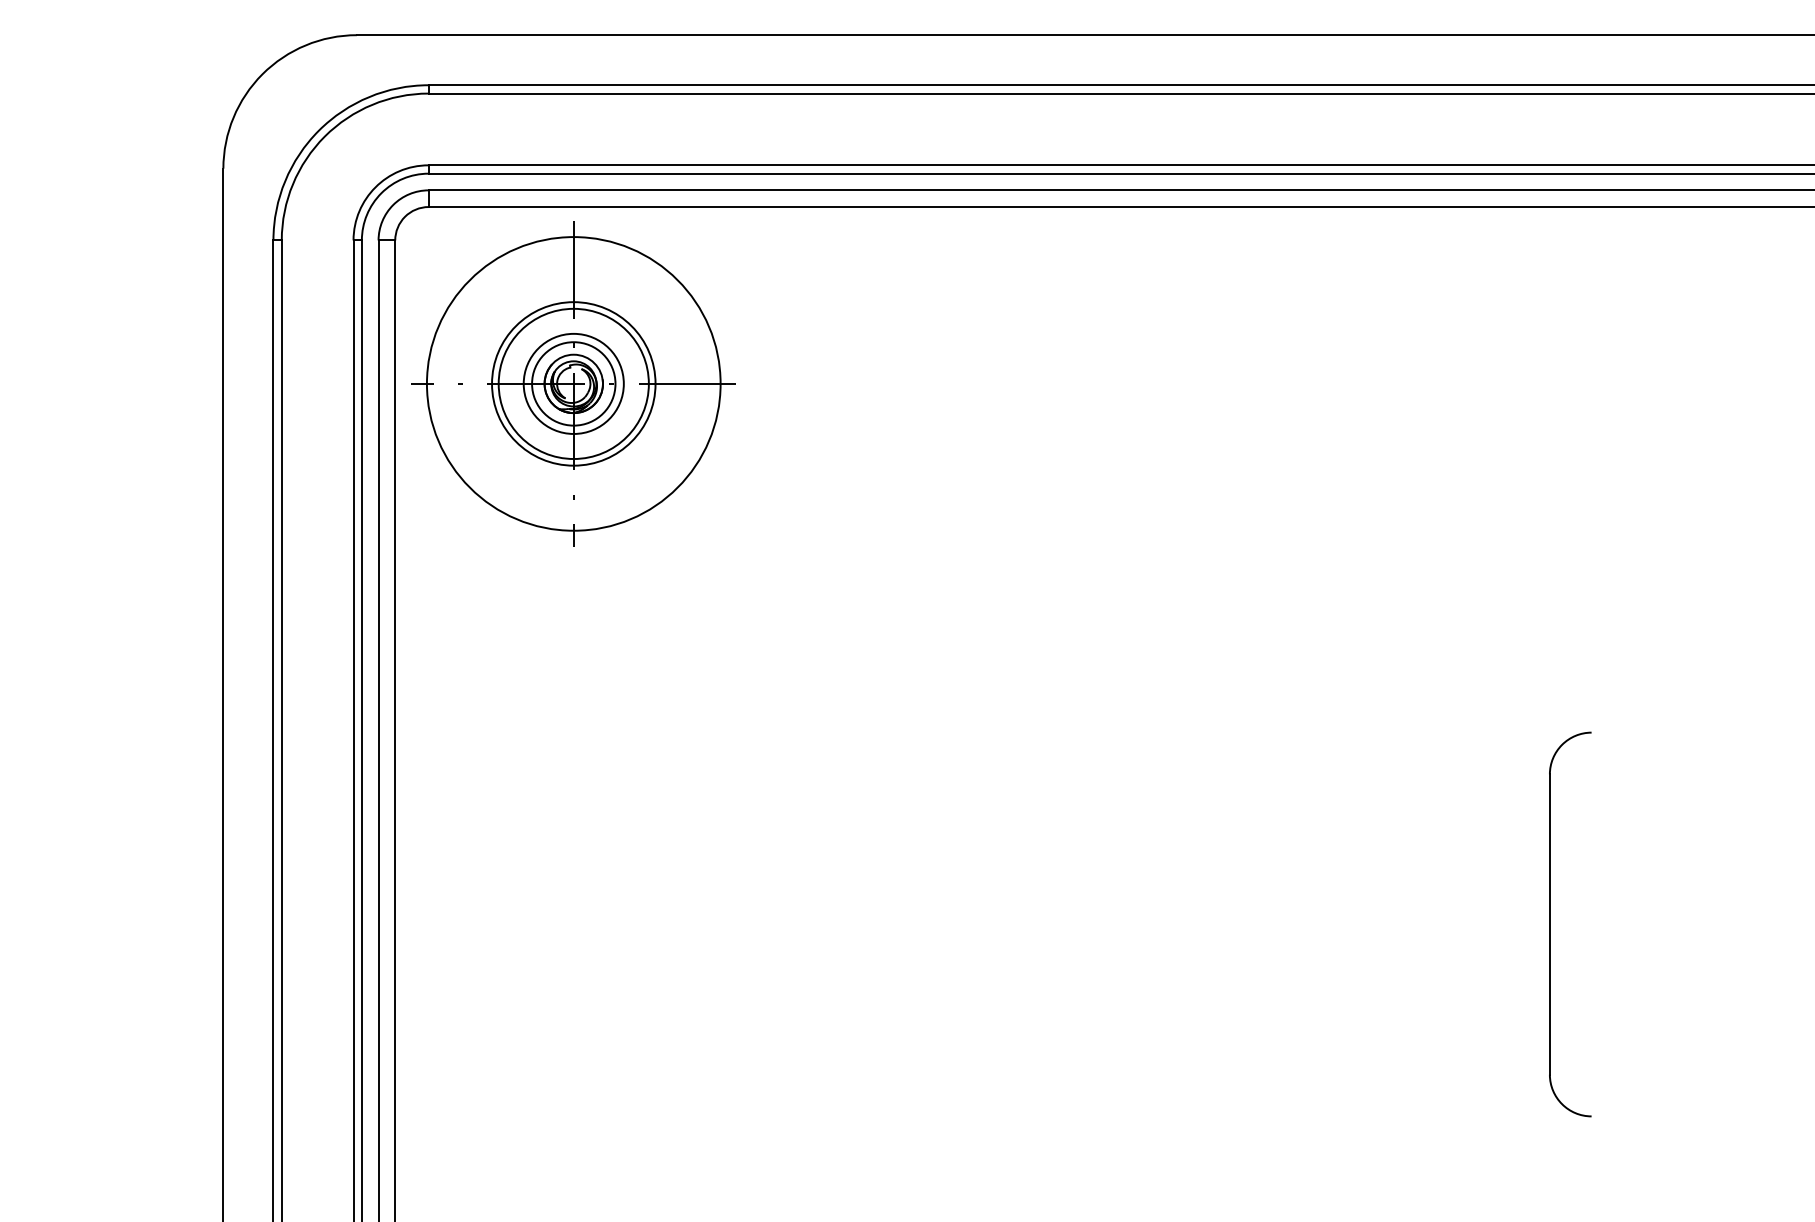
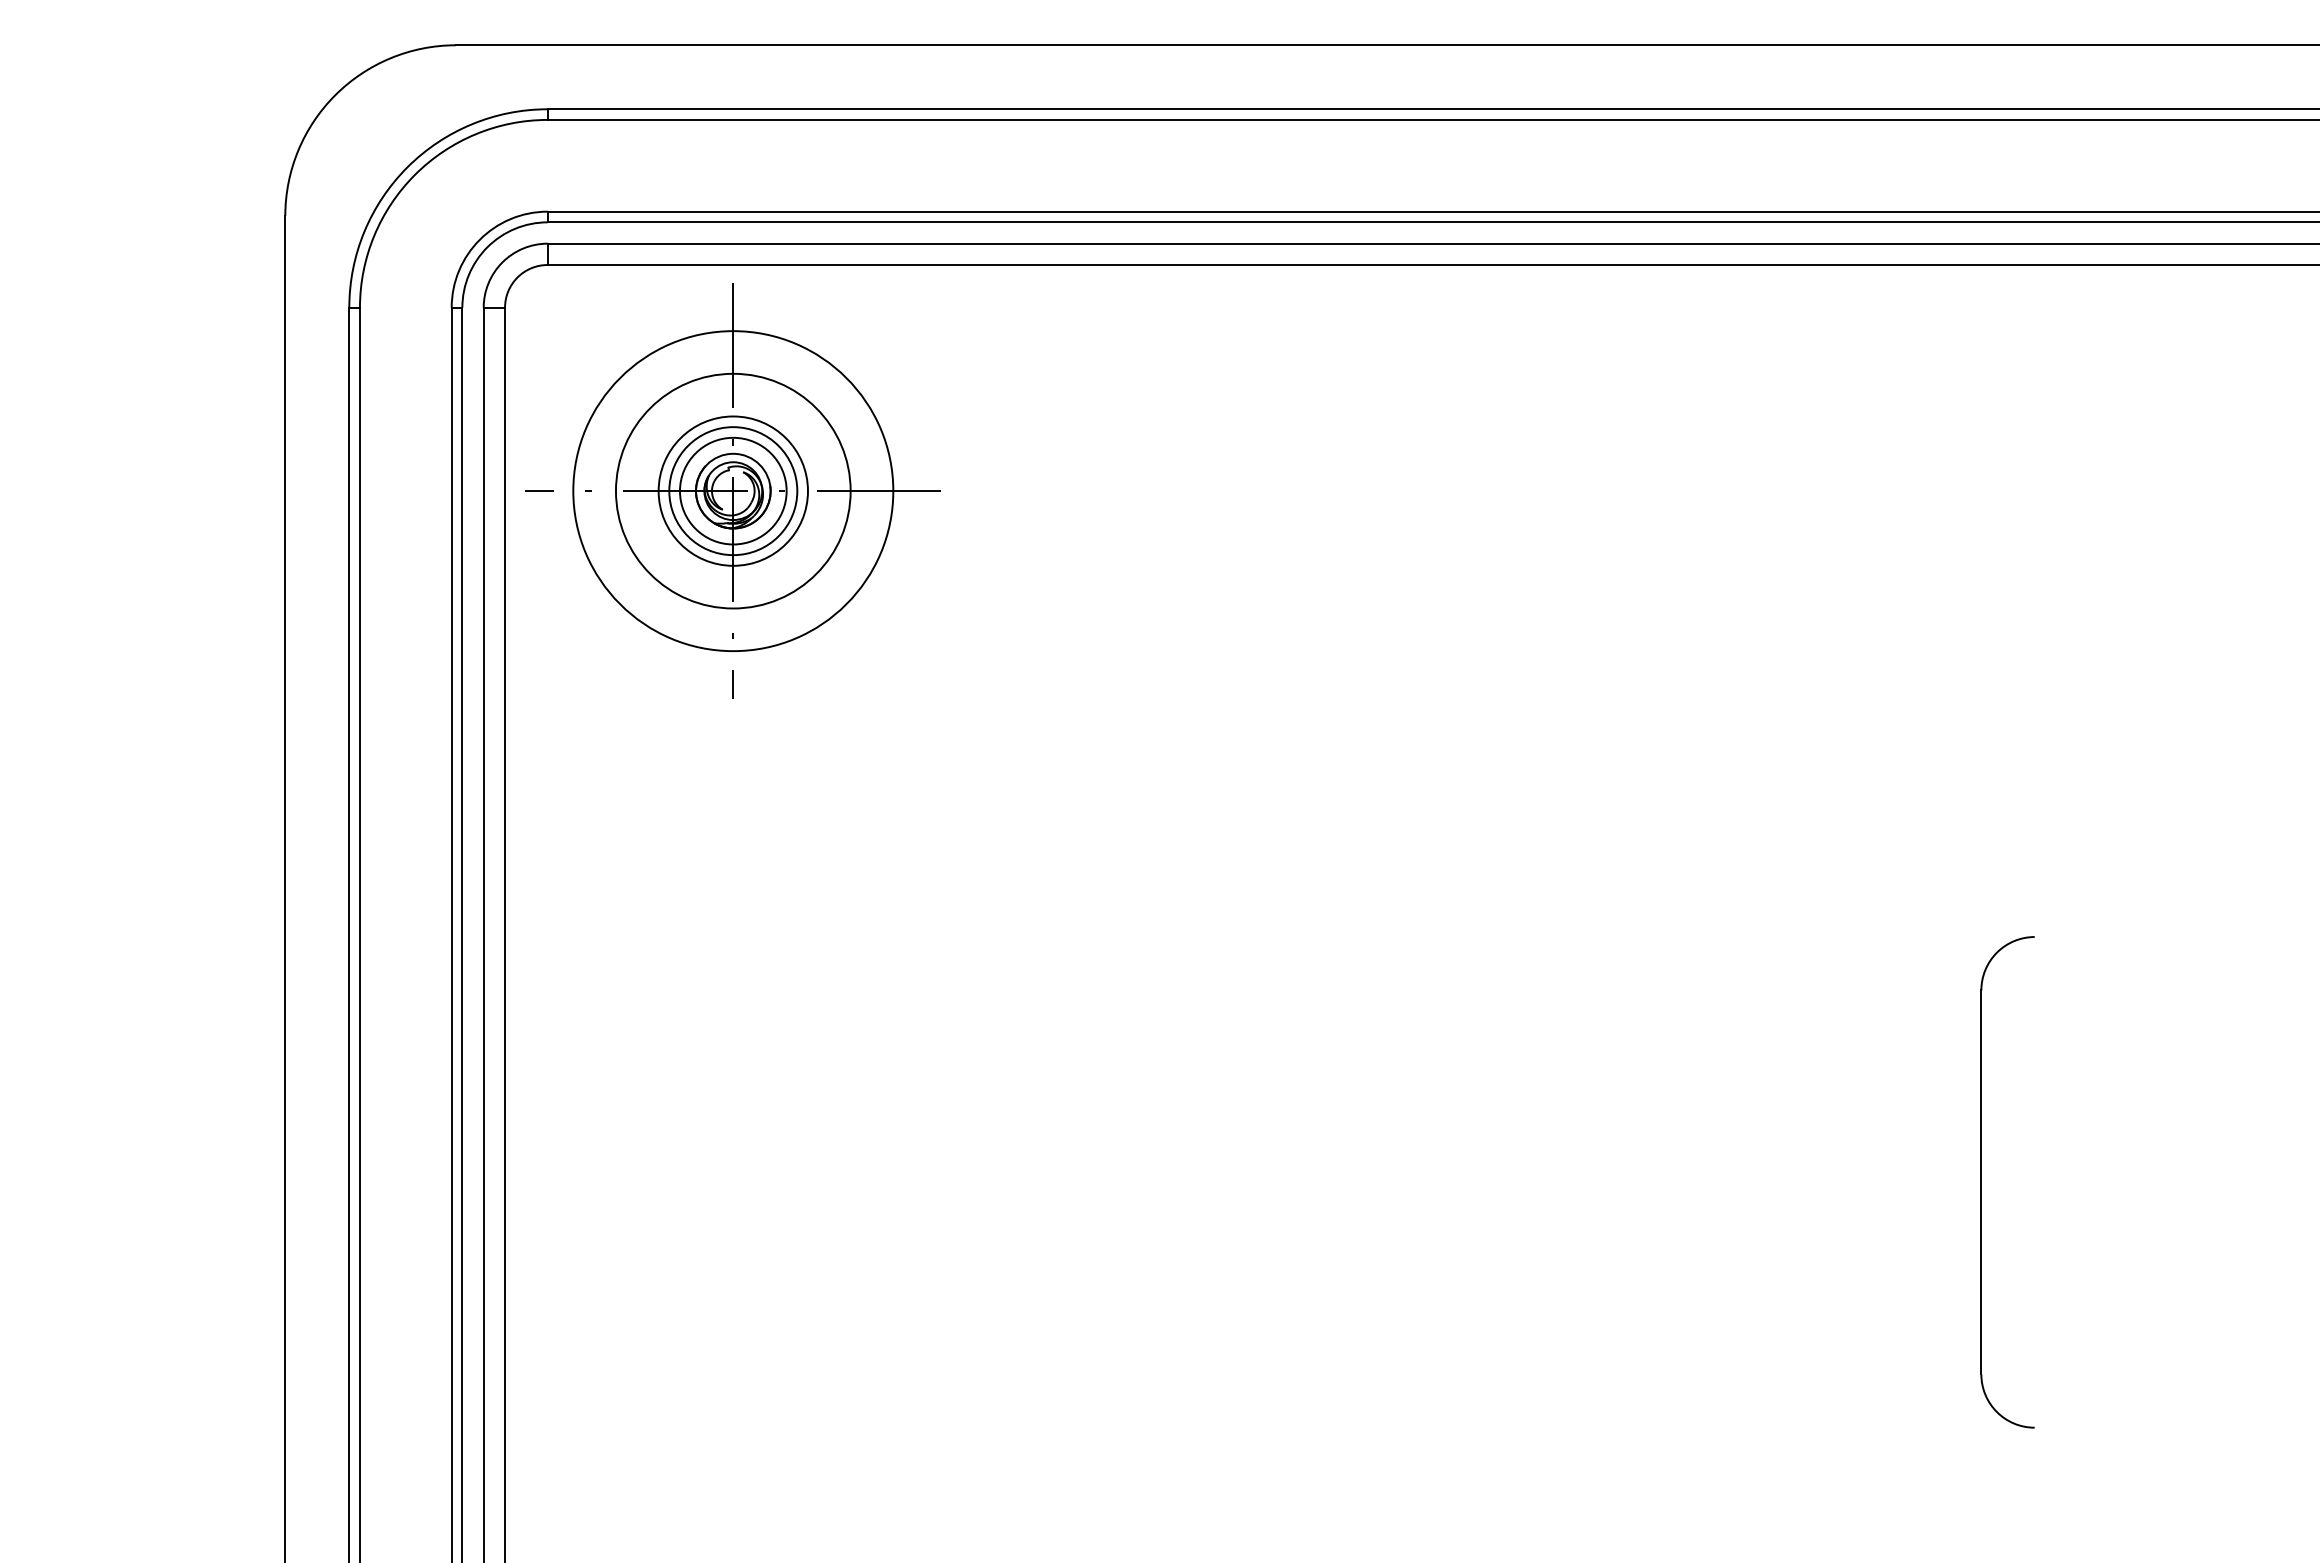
circle: (573, 383) -> (732, 490), size x0.62
circle: (573, 383) -> (732, 490), size x0.71
circle: (573, 384) -> (733, 491), size x1.67

